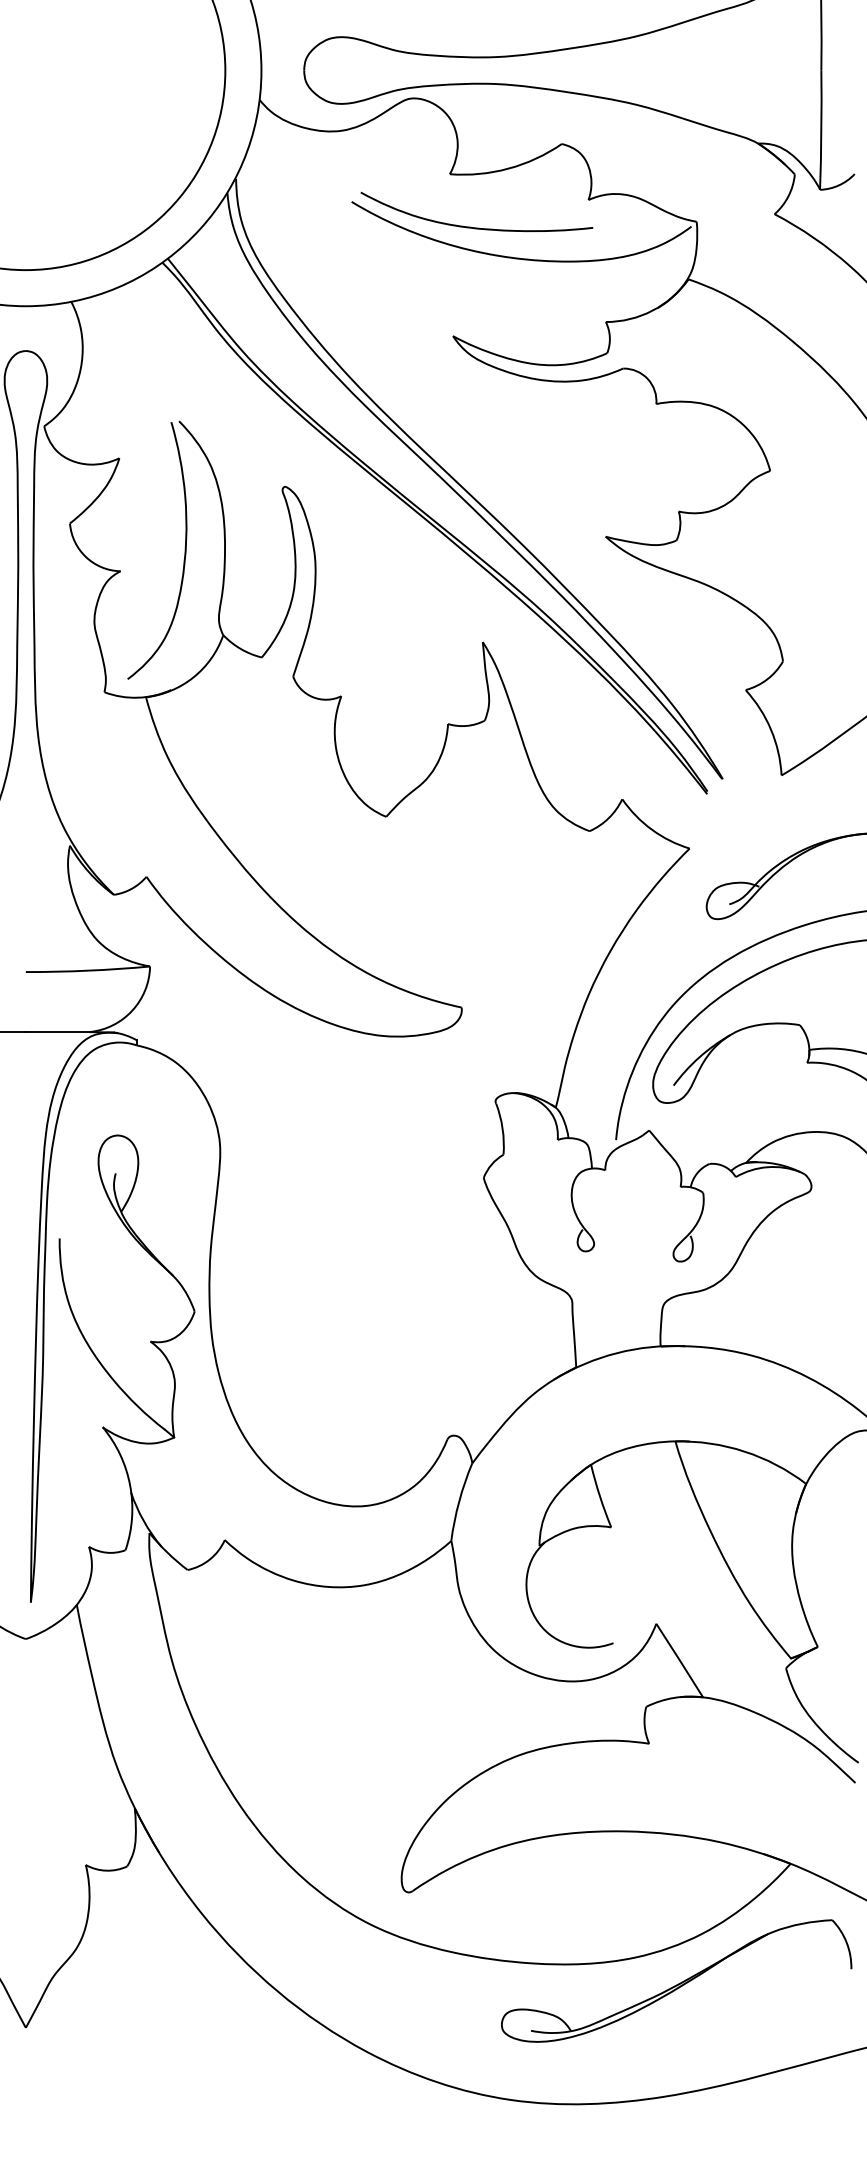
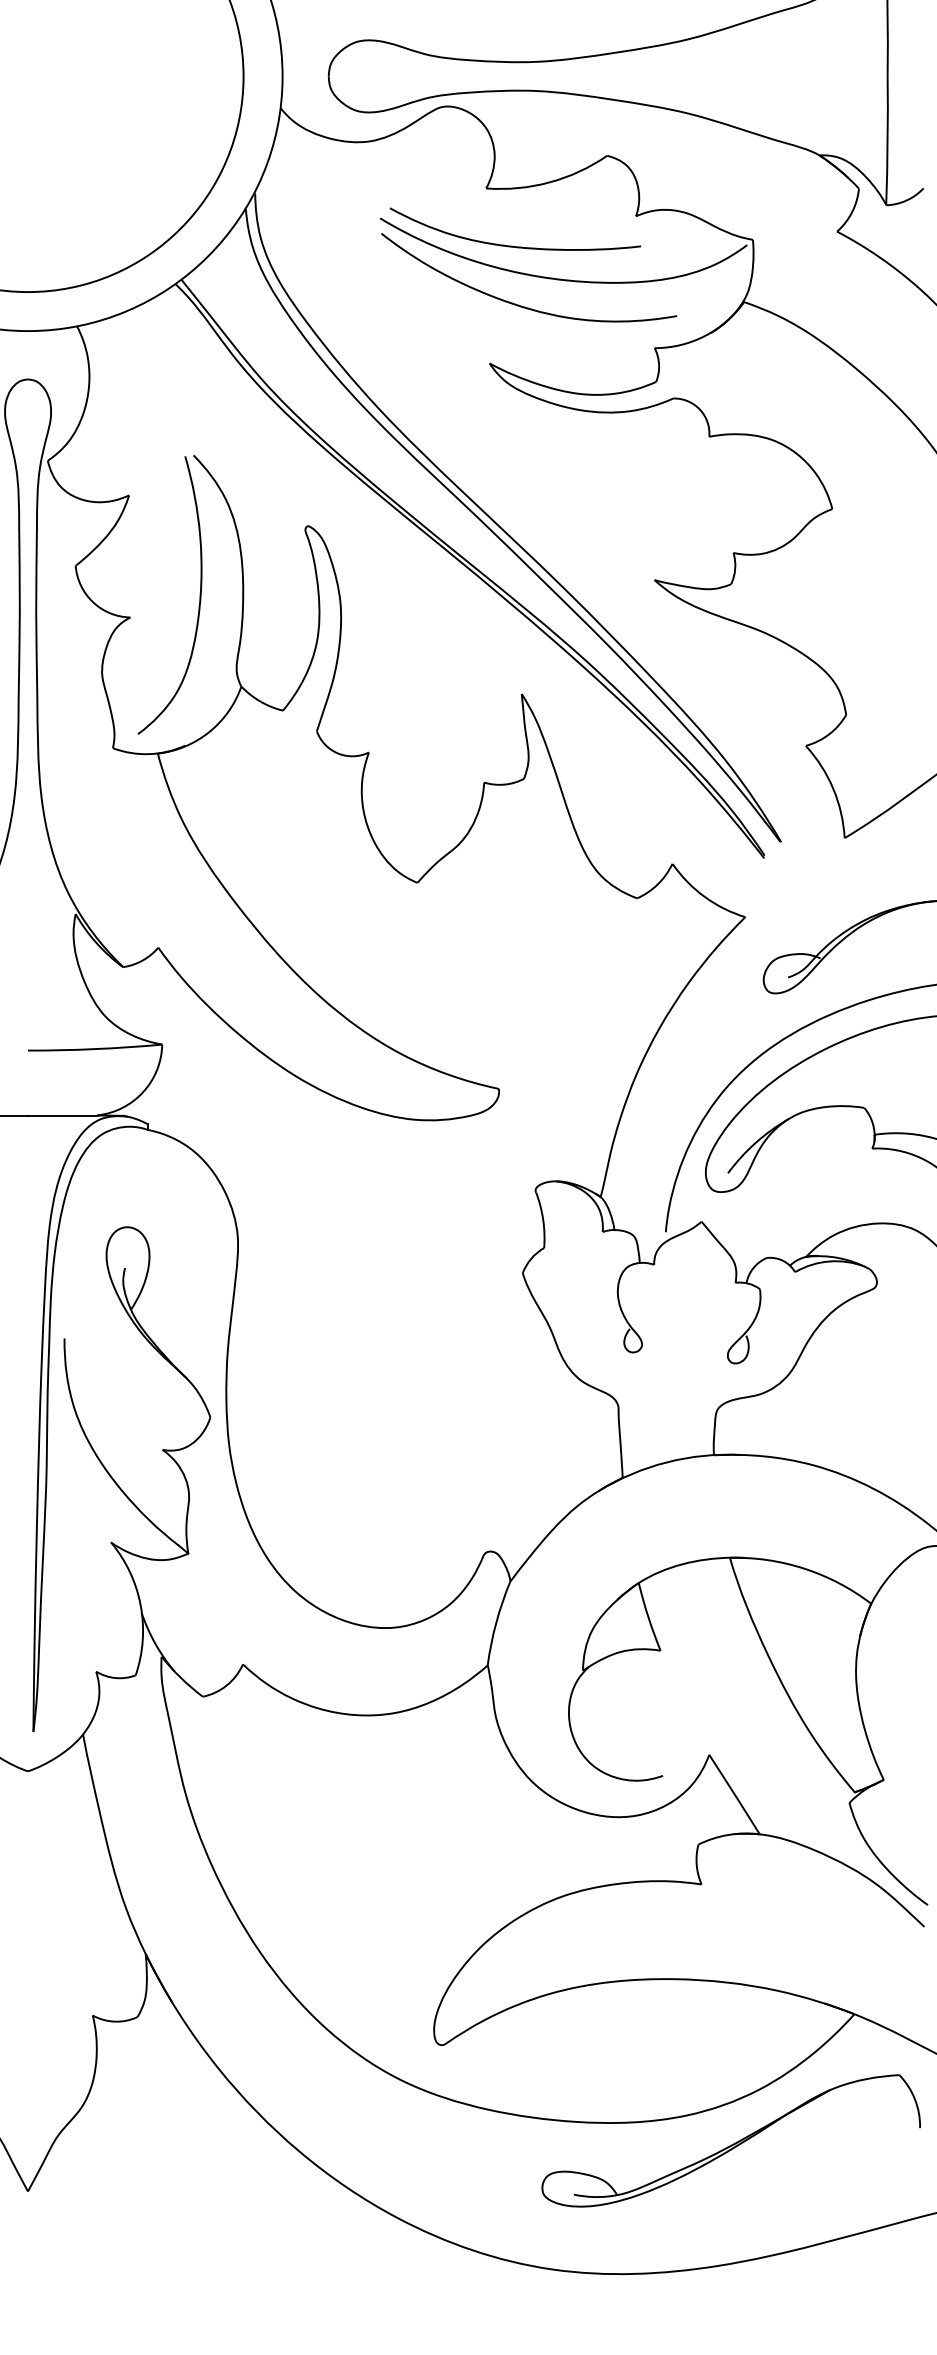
curve: (482, 282) -> (521, 305), added

